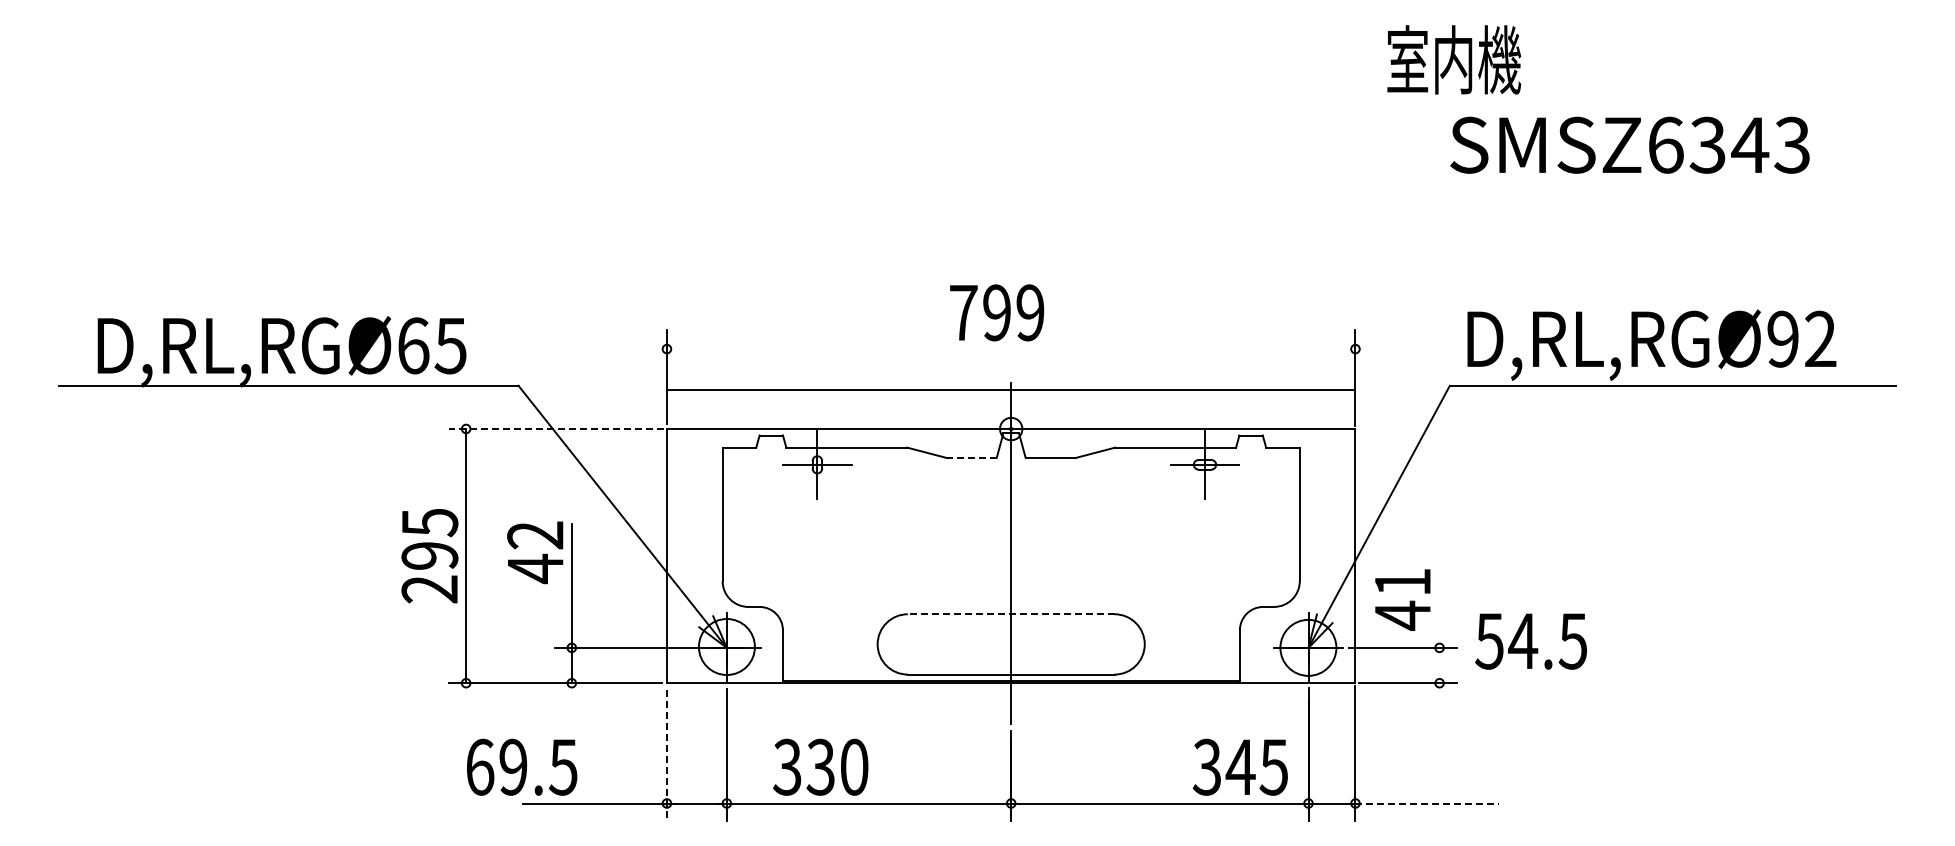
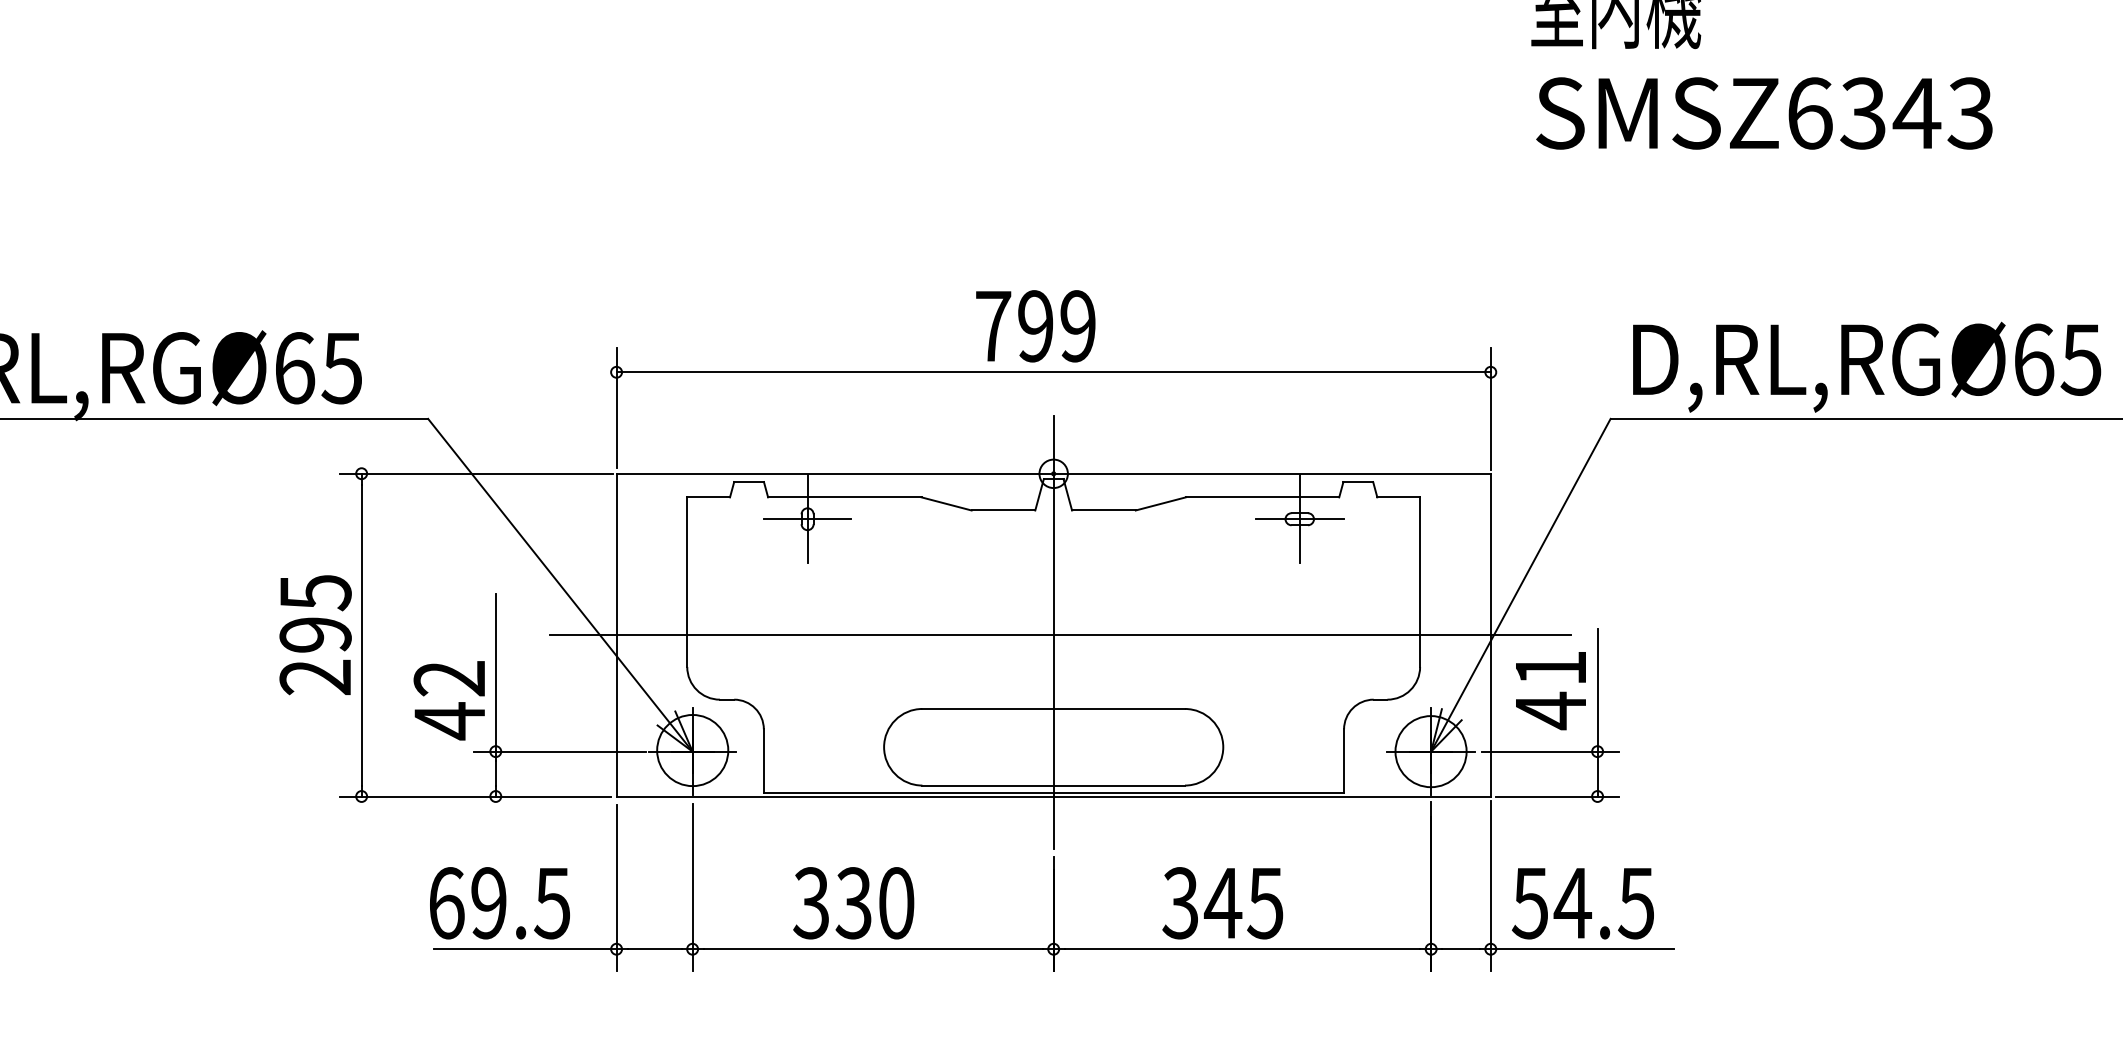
text: (1629, 144) -> (1763, 112), moved
text: (1801, 338) -> (2057, 358), D,RL,RGØ92 -> D,RL,RGØ65
line: (1010, 390) -> (1052, 372), moved
line: (556, 428) -> (476, 473), dashed -> solid
line: (971, 457) -> (1003, 509), dashed -> solid
text: (535, 552) -> (449, 700), moved
line: (1016, 556) -> (1060, 635), added
line: (1010, 614) -> (1052, 709), dashed -> solid
line: (1439, 616) -> (1597, 711), added
text: (1530, 641) -> (1582, 903), moved
line: (666, 755) -> (616, 888), dashed -> solid
text: (522, 766) -> (500, 902), moved
text: (820, 766) -> (853, 902), moved
text: (1239, 766) -> (1221, 902), moved
line: (1427, 803) -> (1582, 949), dashed -> solid

